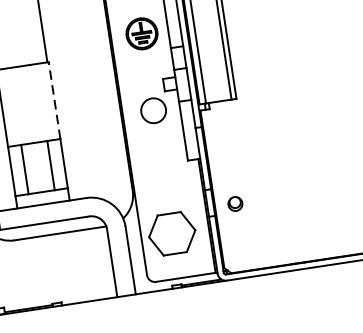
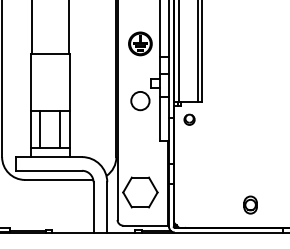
line: (54, 100) -> (69, 82), dashed -> solid
part: (235, 203) -> (189, 119), moved
part: (322, 227) -> (250, 204), added

